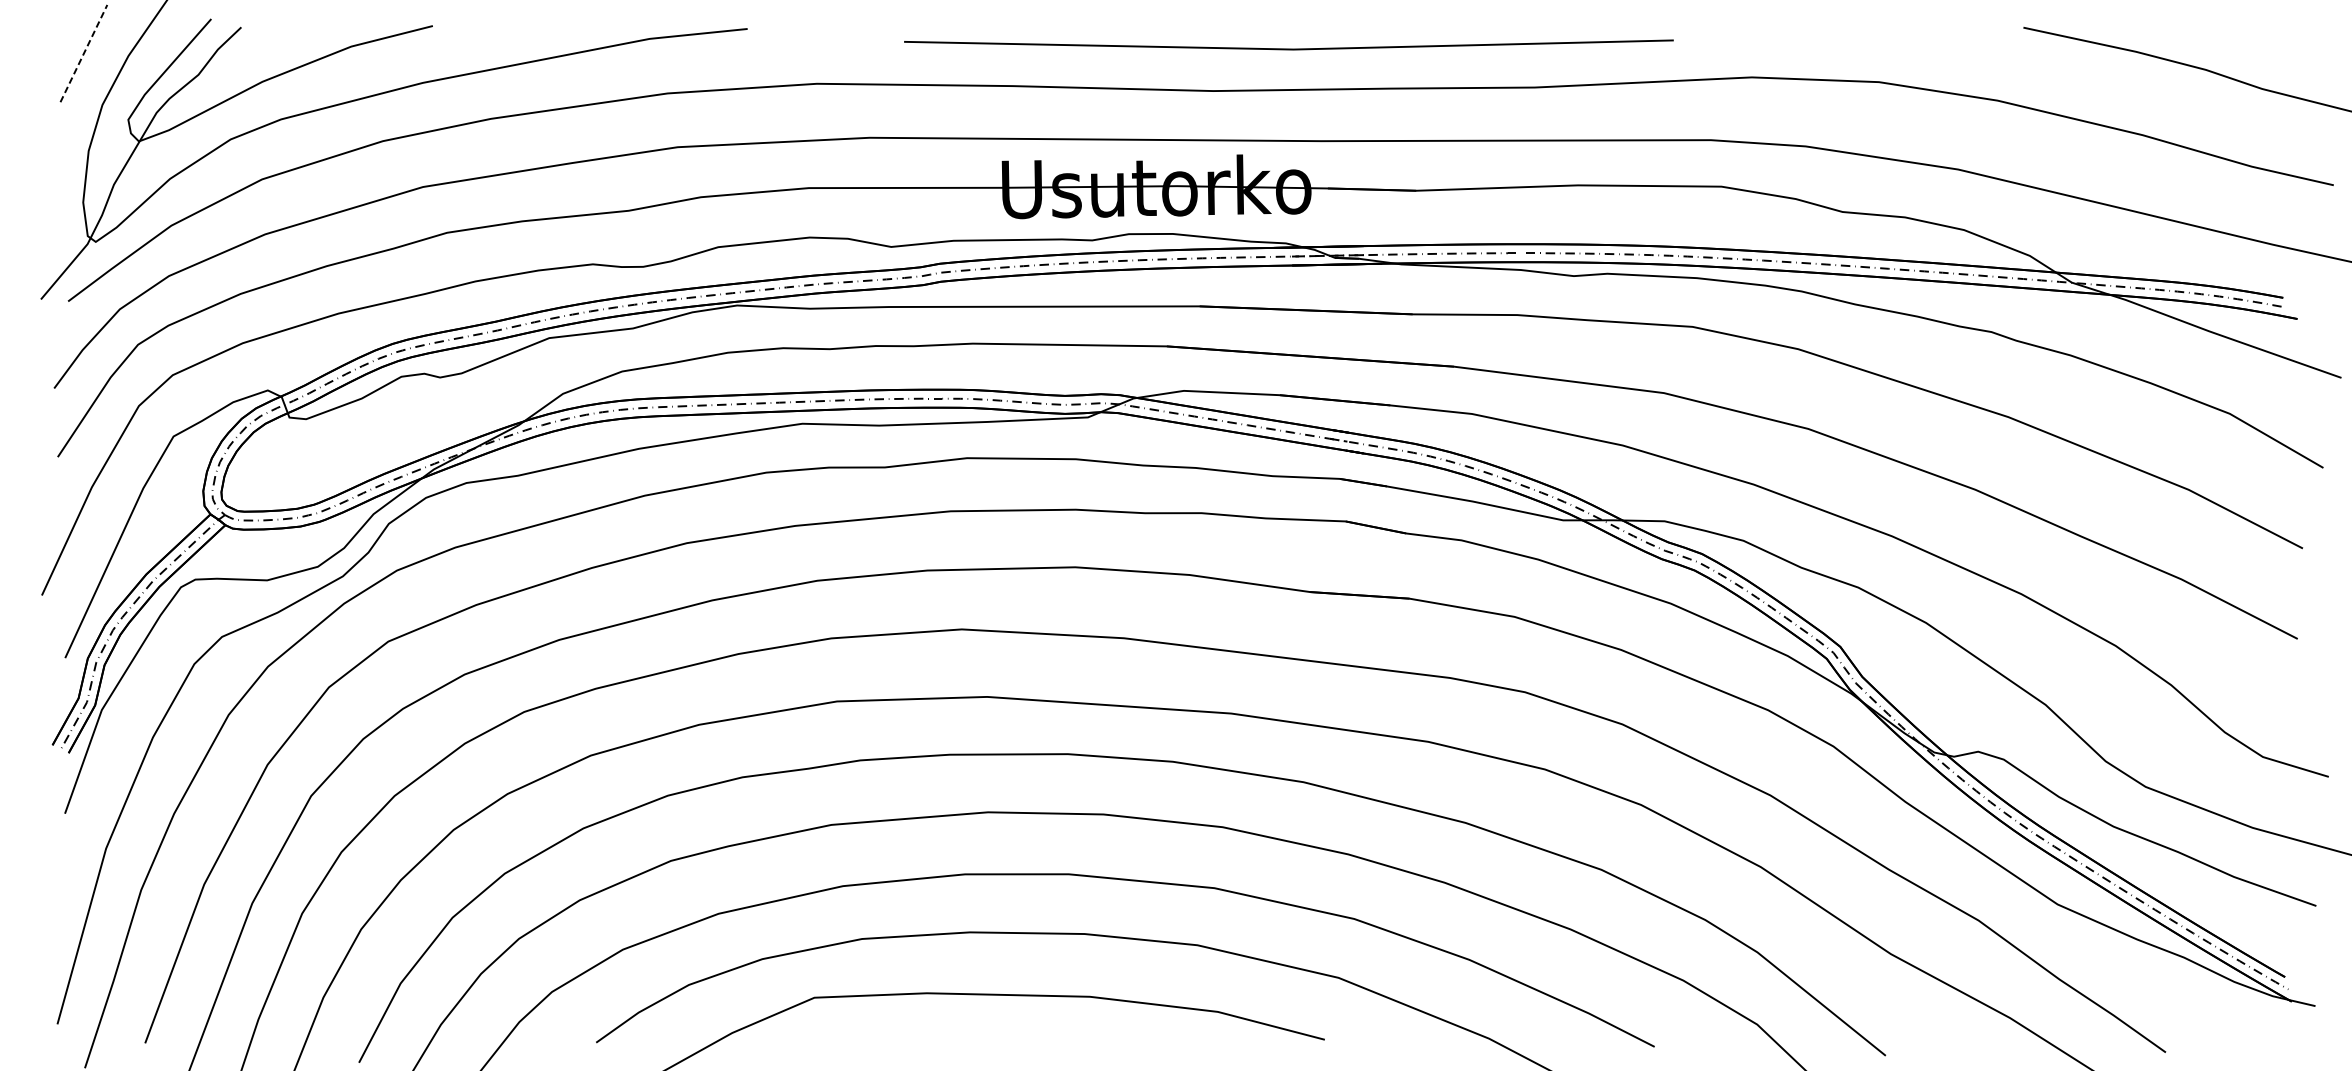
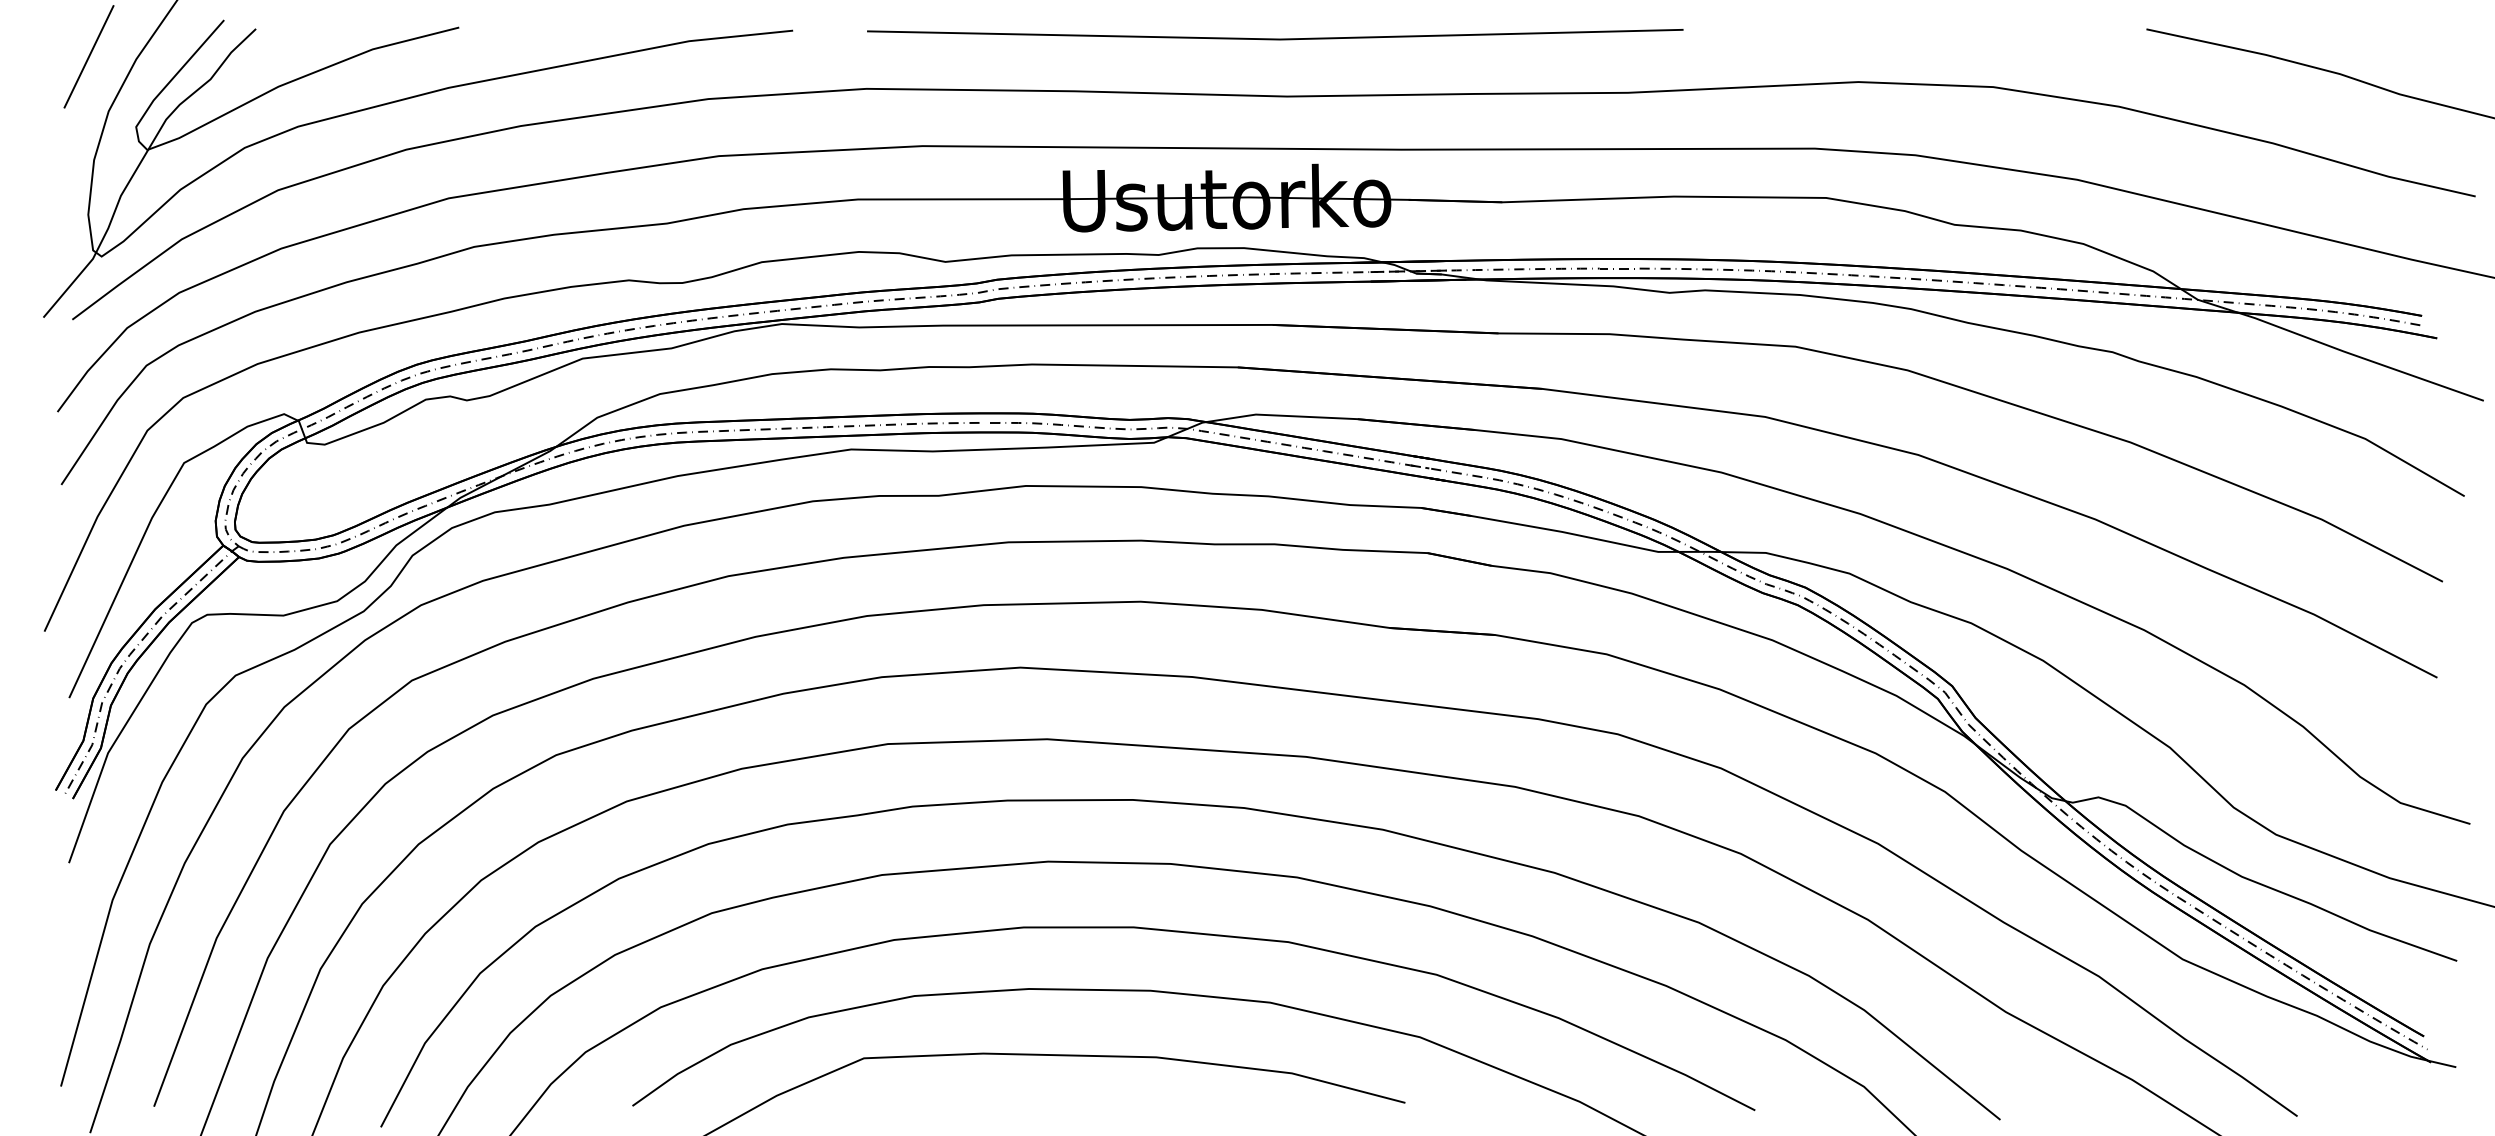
line: (1289, 48) -> (1275, 38), moved
line: (84, 53) -> (89, 56), dashed -> solid

